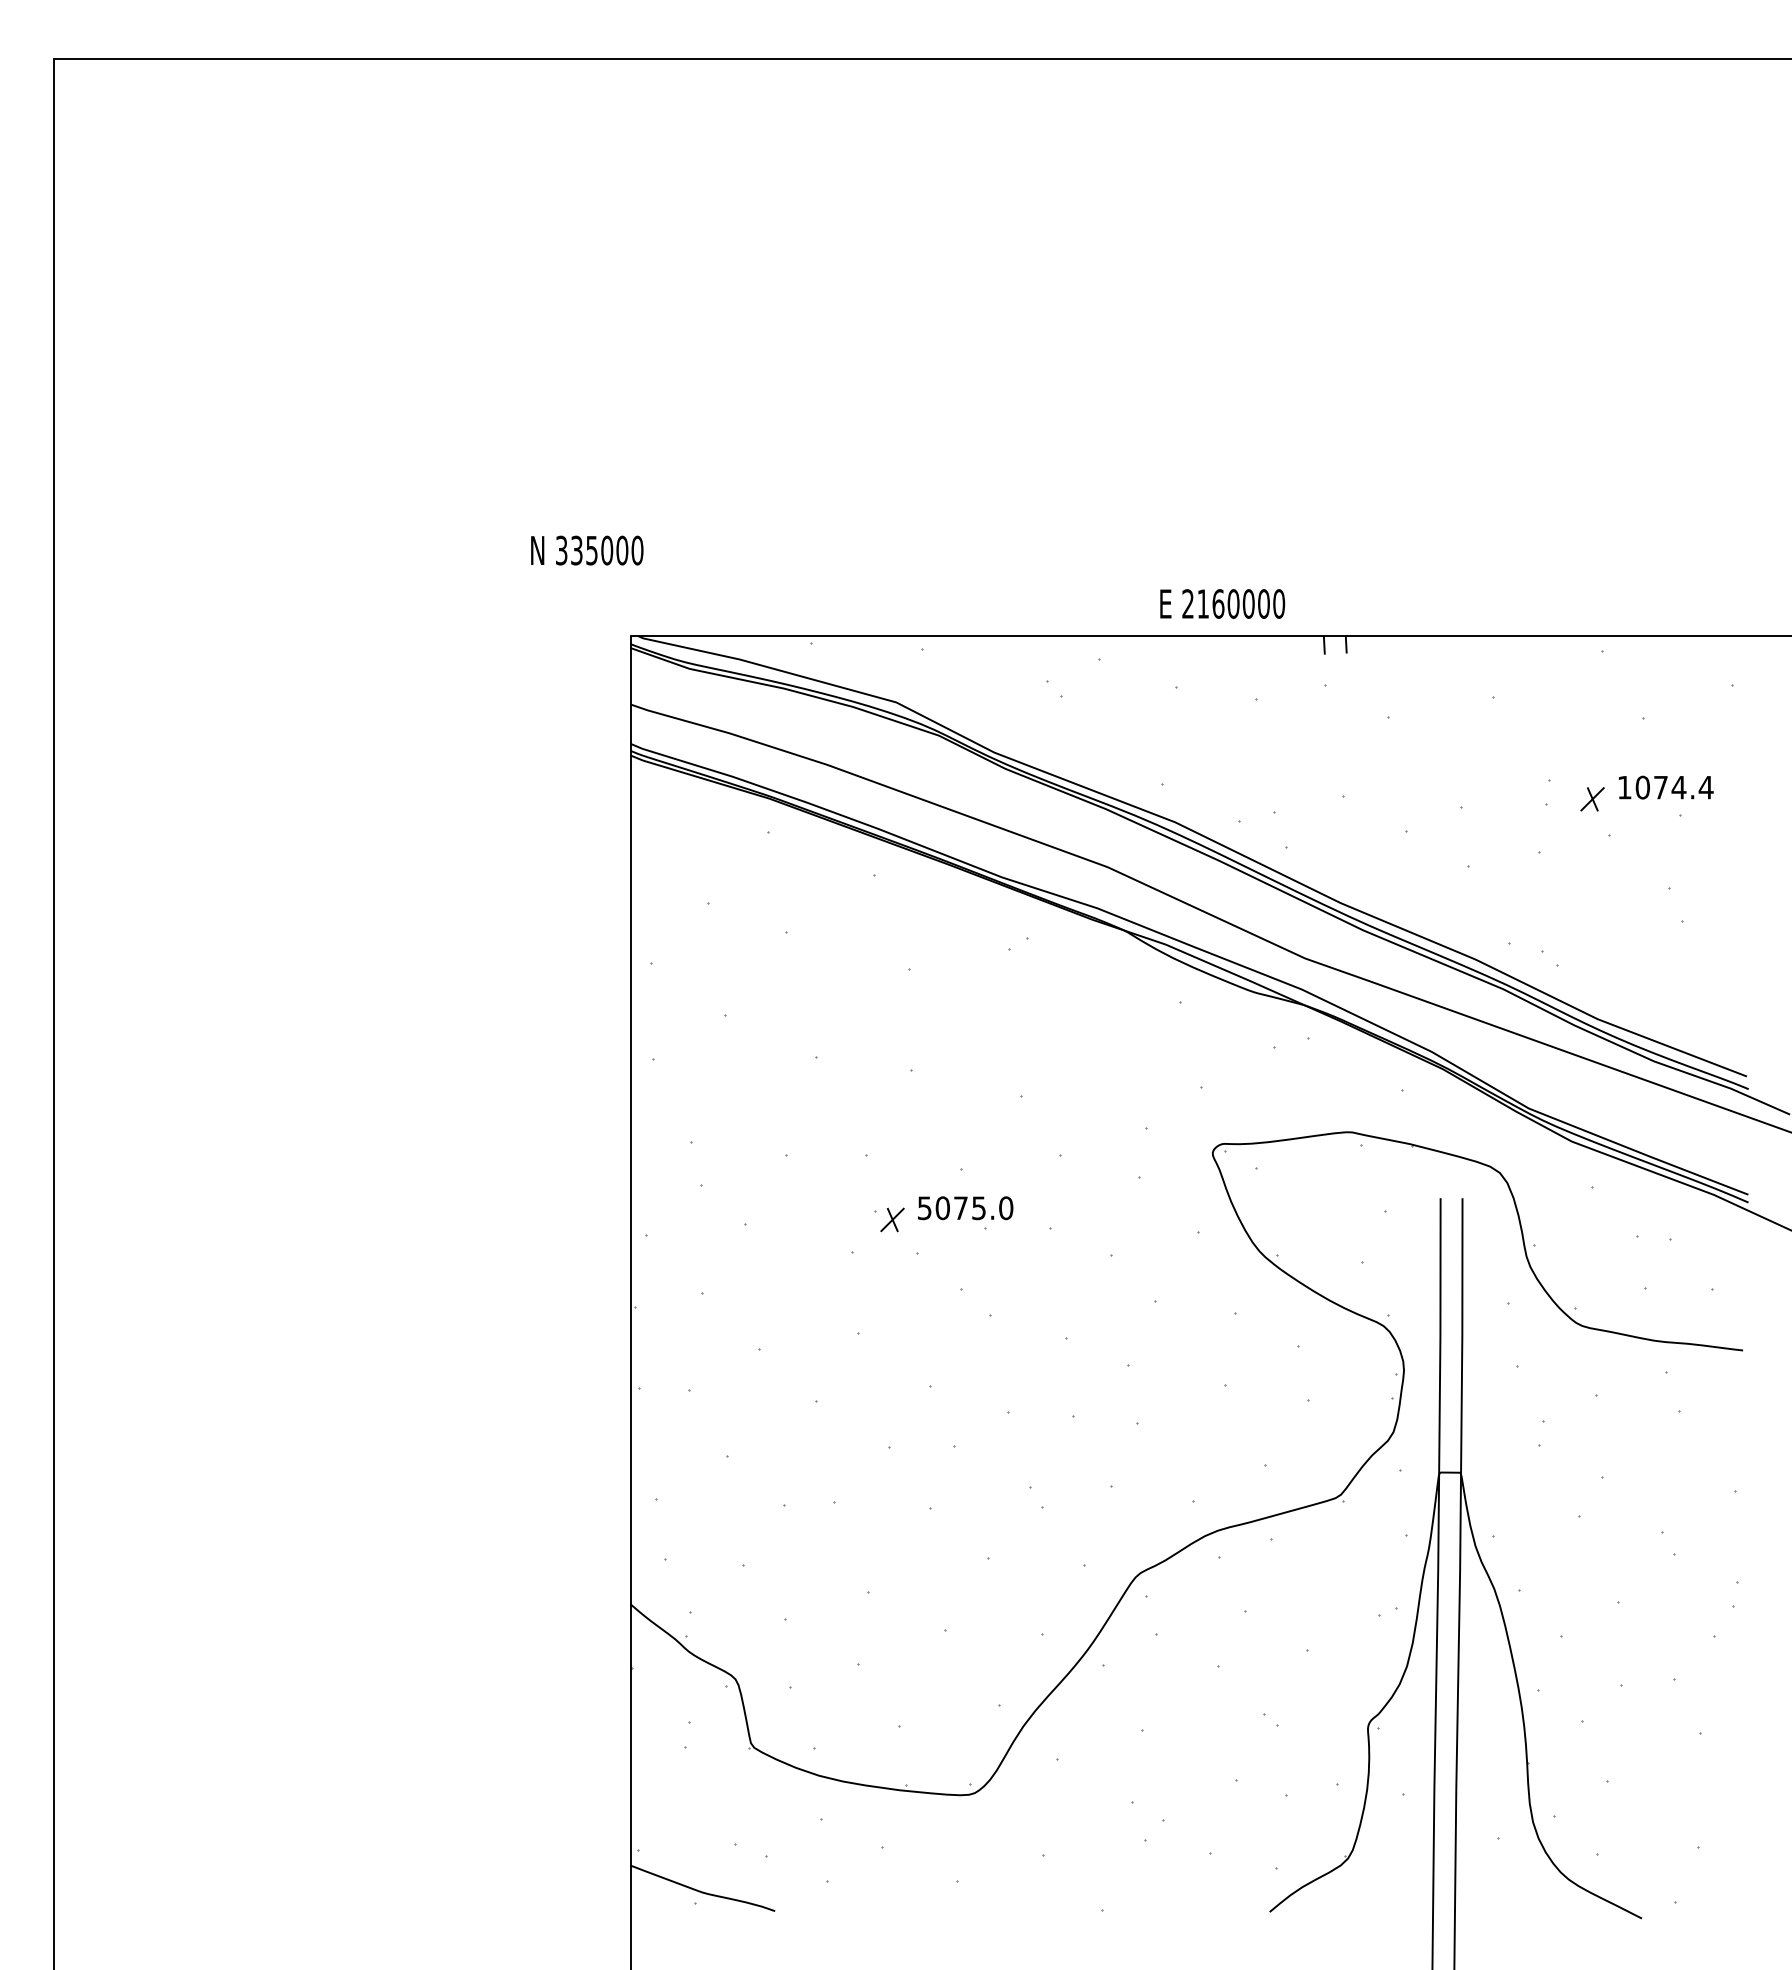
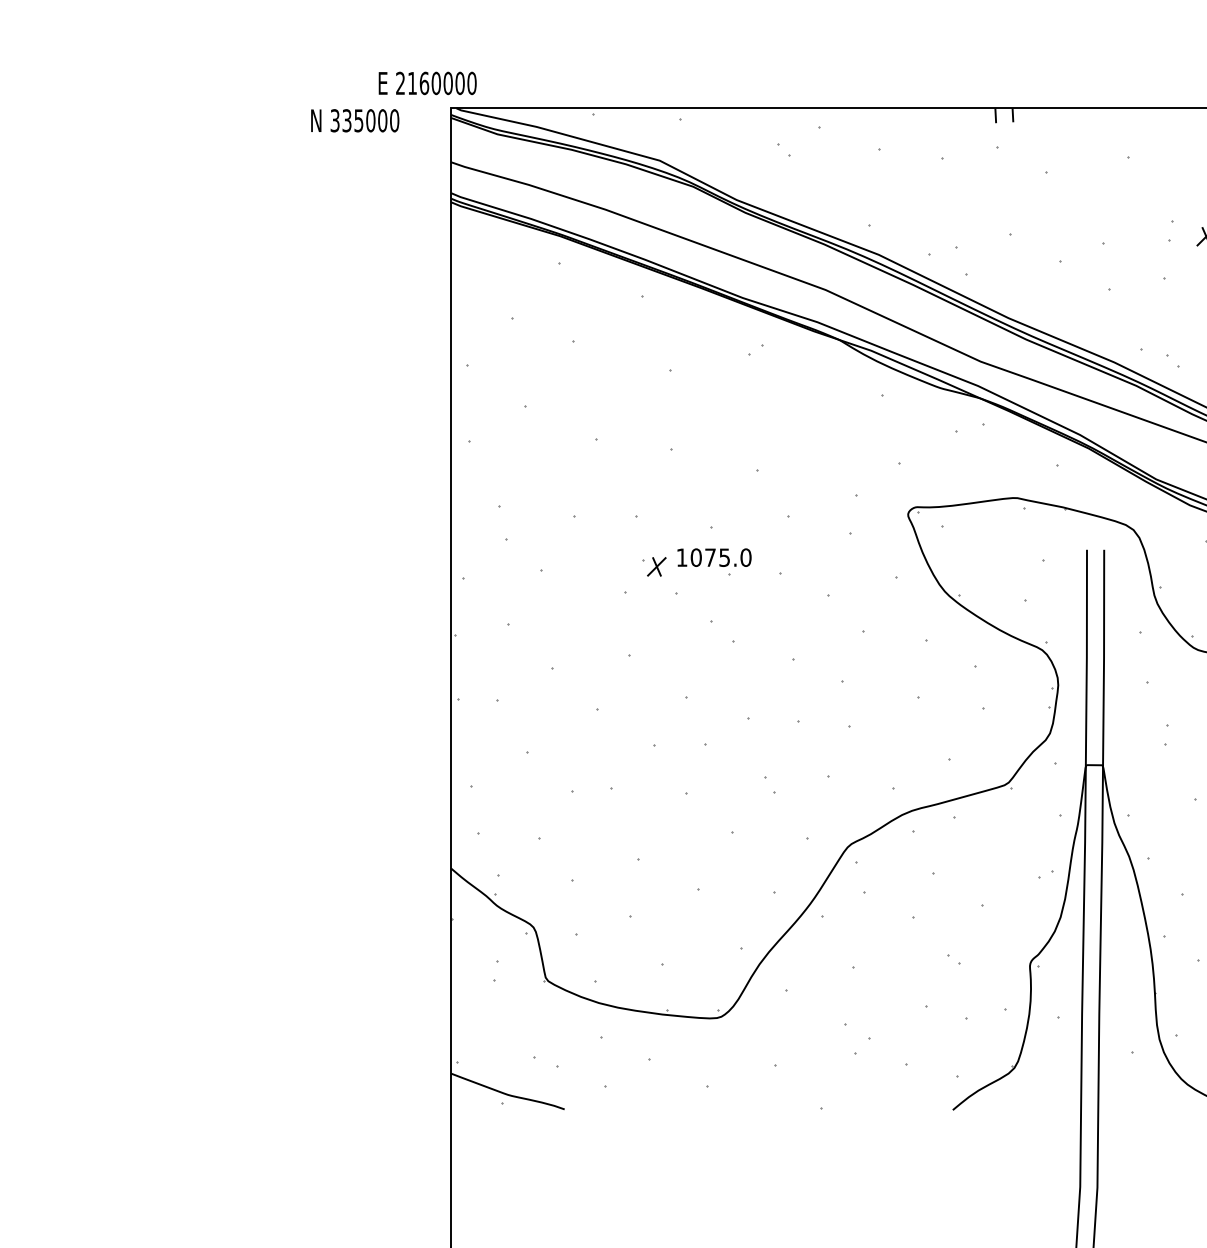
text: (587, 550) -> (355, 120), moved
text: (1222, 603) -> (427, 83), moved
text: (924, 1208) -> (681, 557), 5075.0 -> 1075.0

